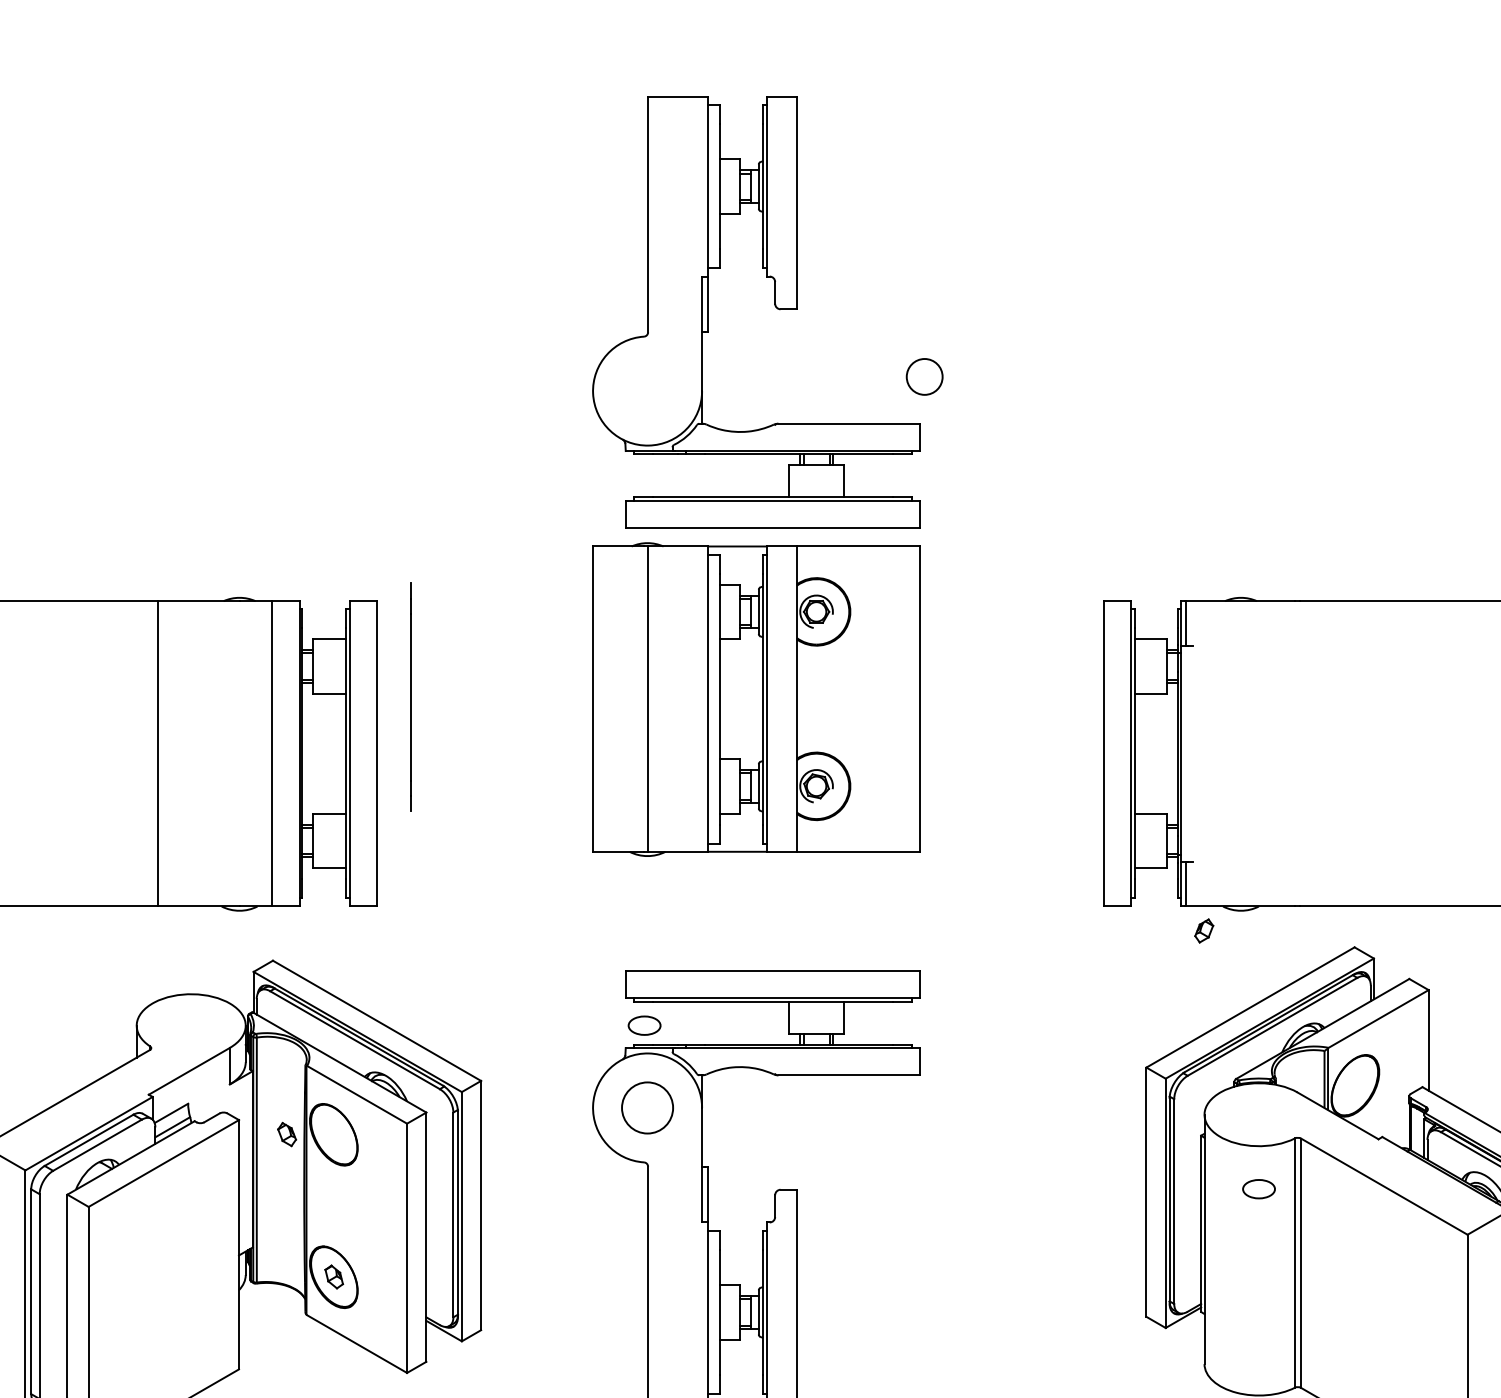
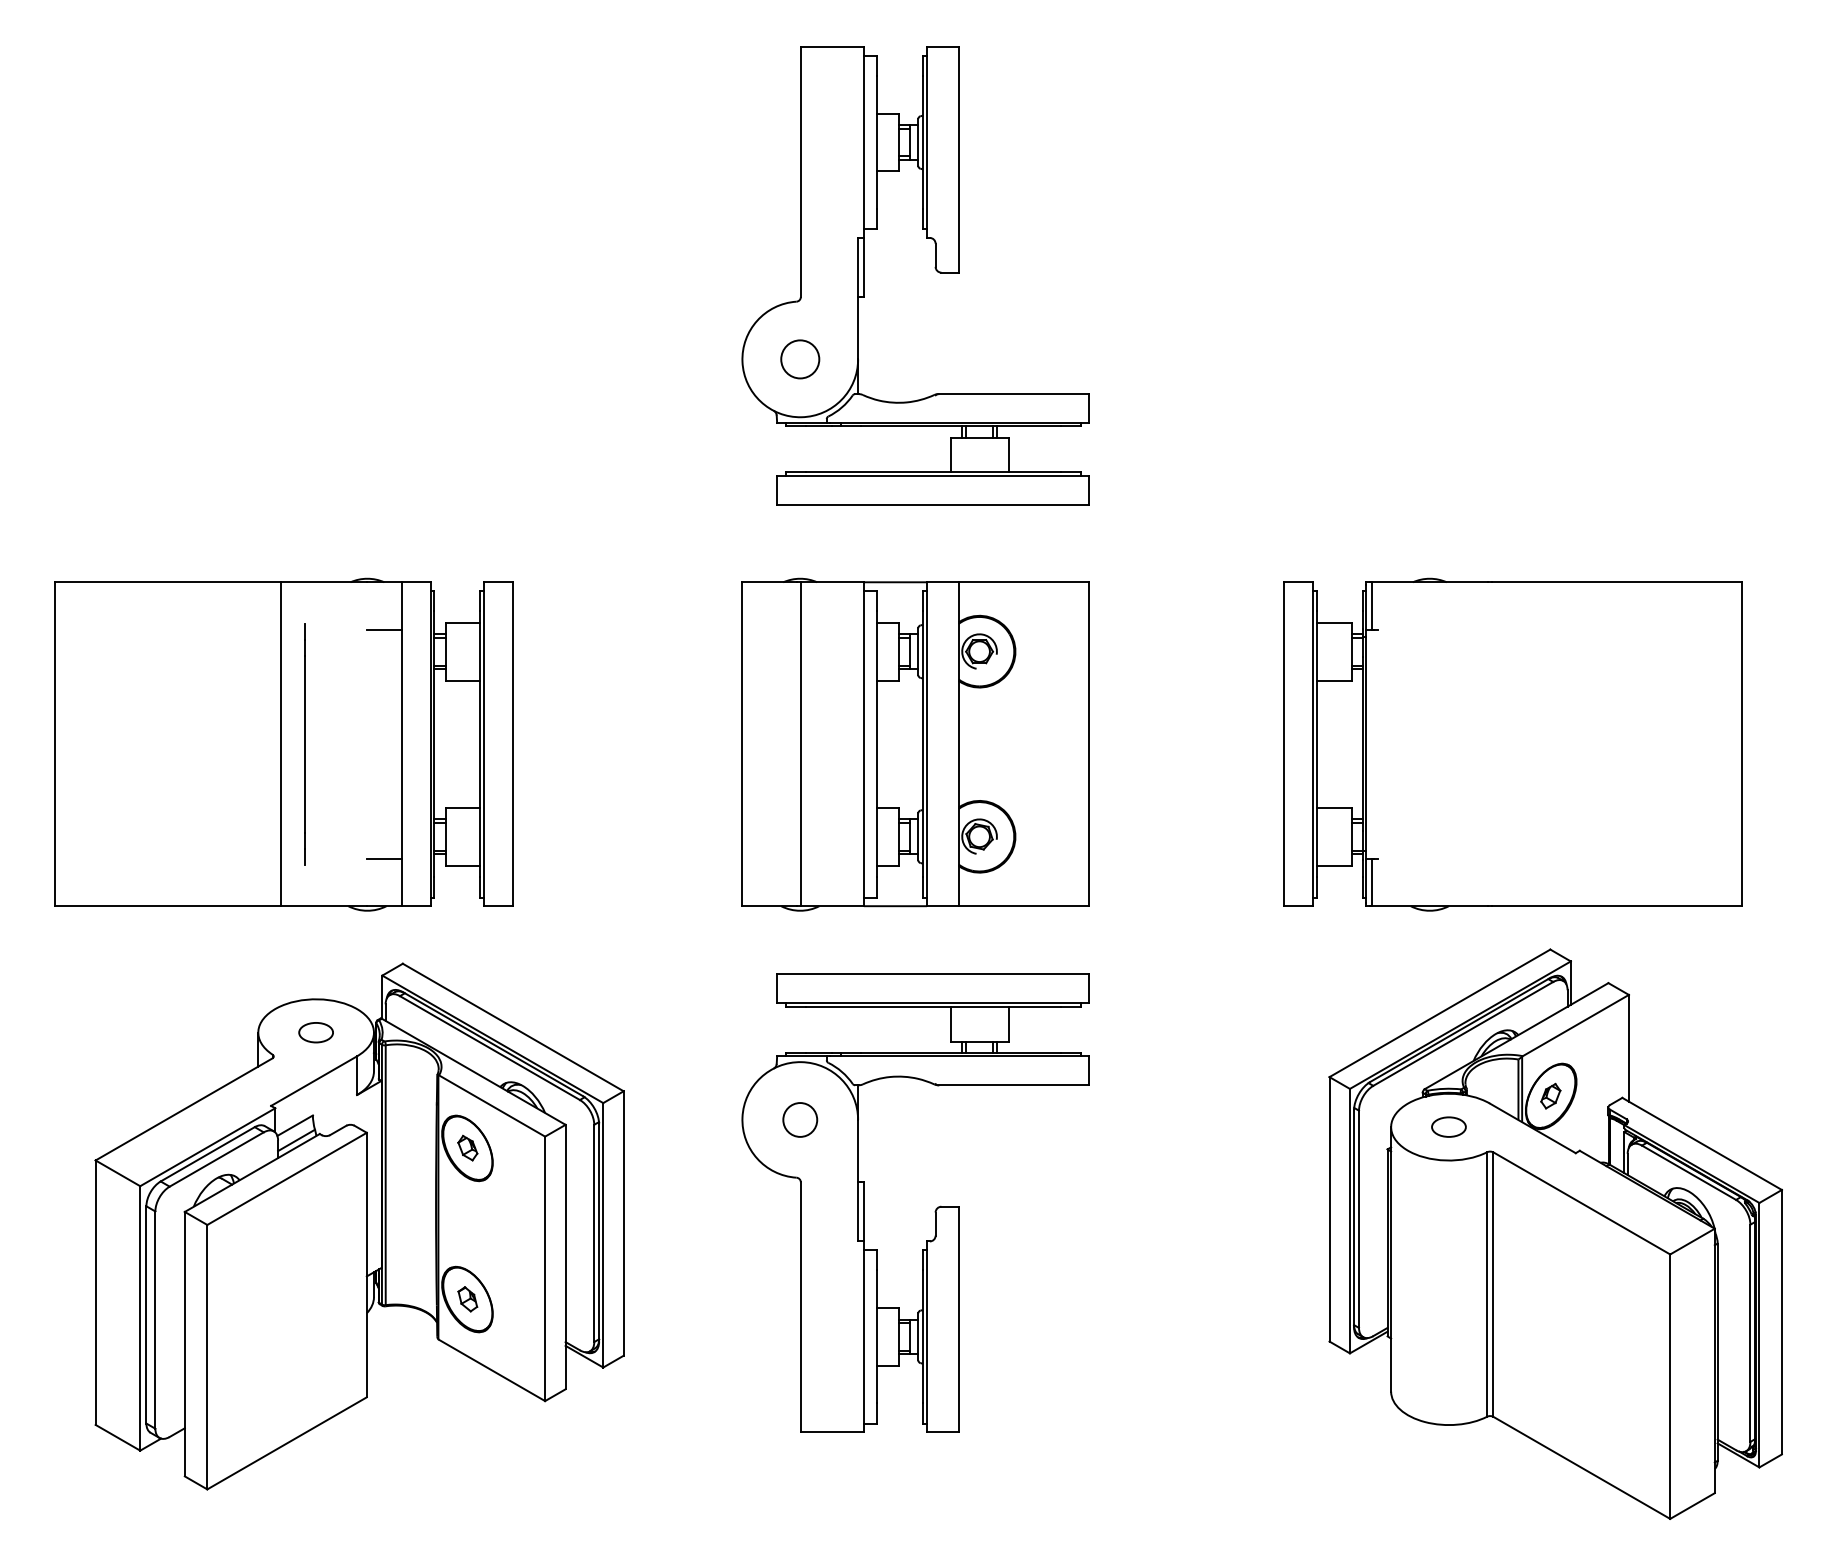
circle: (924, 377) -> (800, 359), moved
line: (255, 645) -> (384, 629), added
line: (410, 697) -> (304, 744), moved
part: (756, 699) -> (915, 744), moved
line: (255, 861) -> (384, 858), added
part: (1203, 930) -> (1550, 1095), moved
part: (644, 1025) -> (315, 1032), moved
circle: (647, 1107) -> (800, 1119), size x0.62
part: (286, 1133) -> (467, 1147), moved
part: (1258, 1188) -> (1448, 1126), moved

